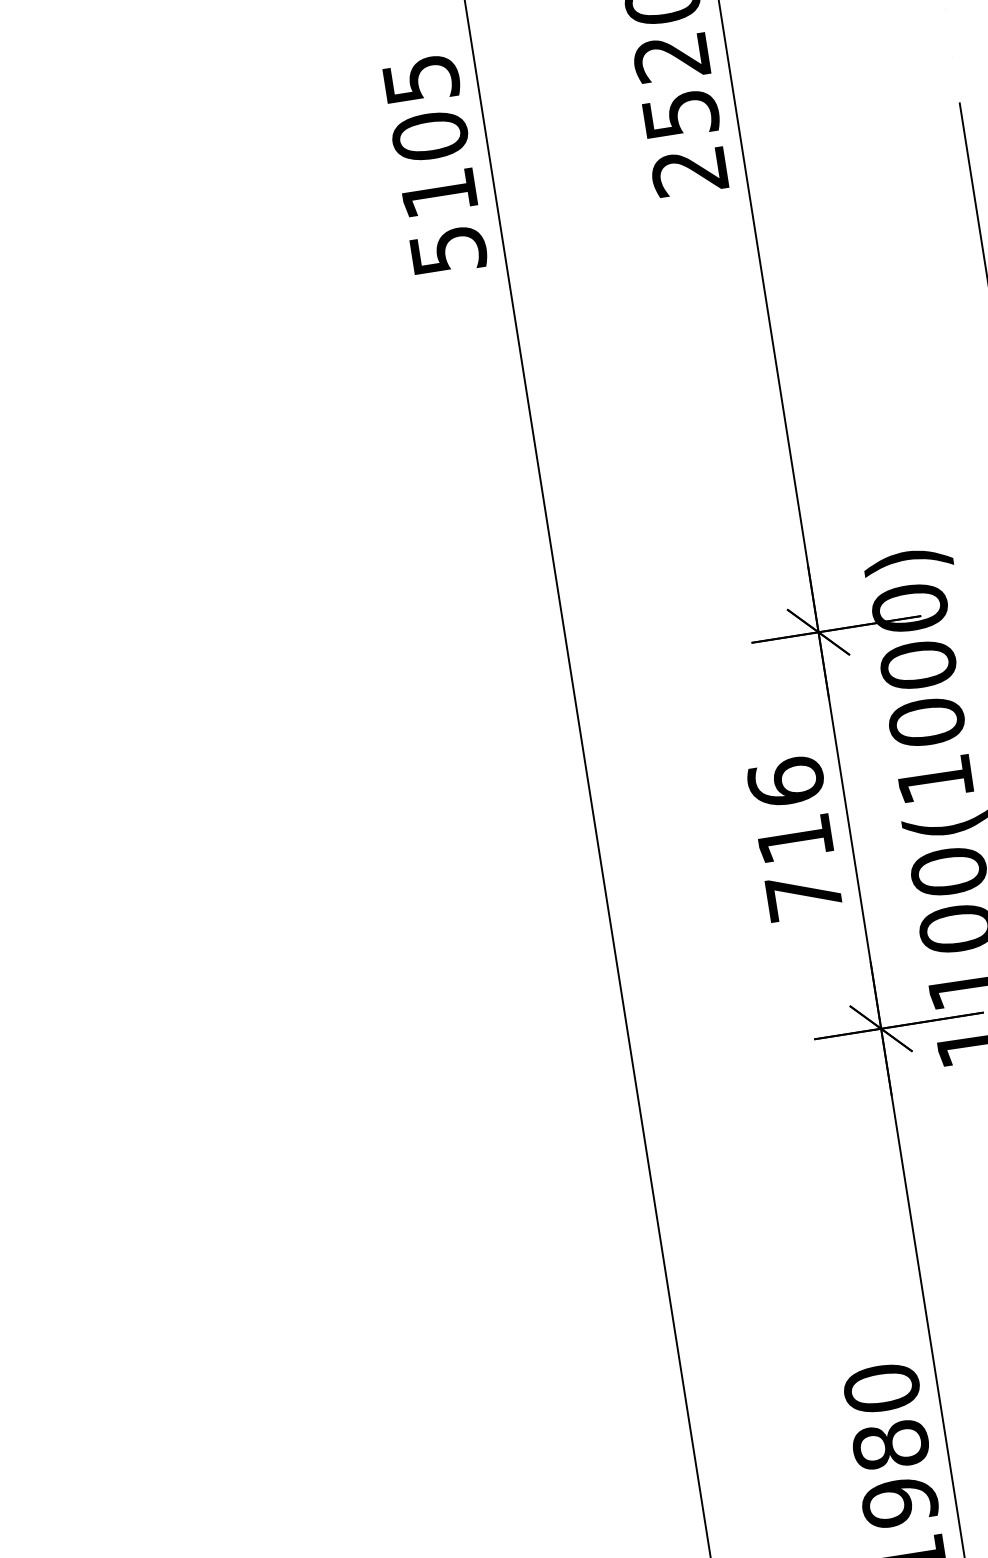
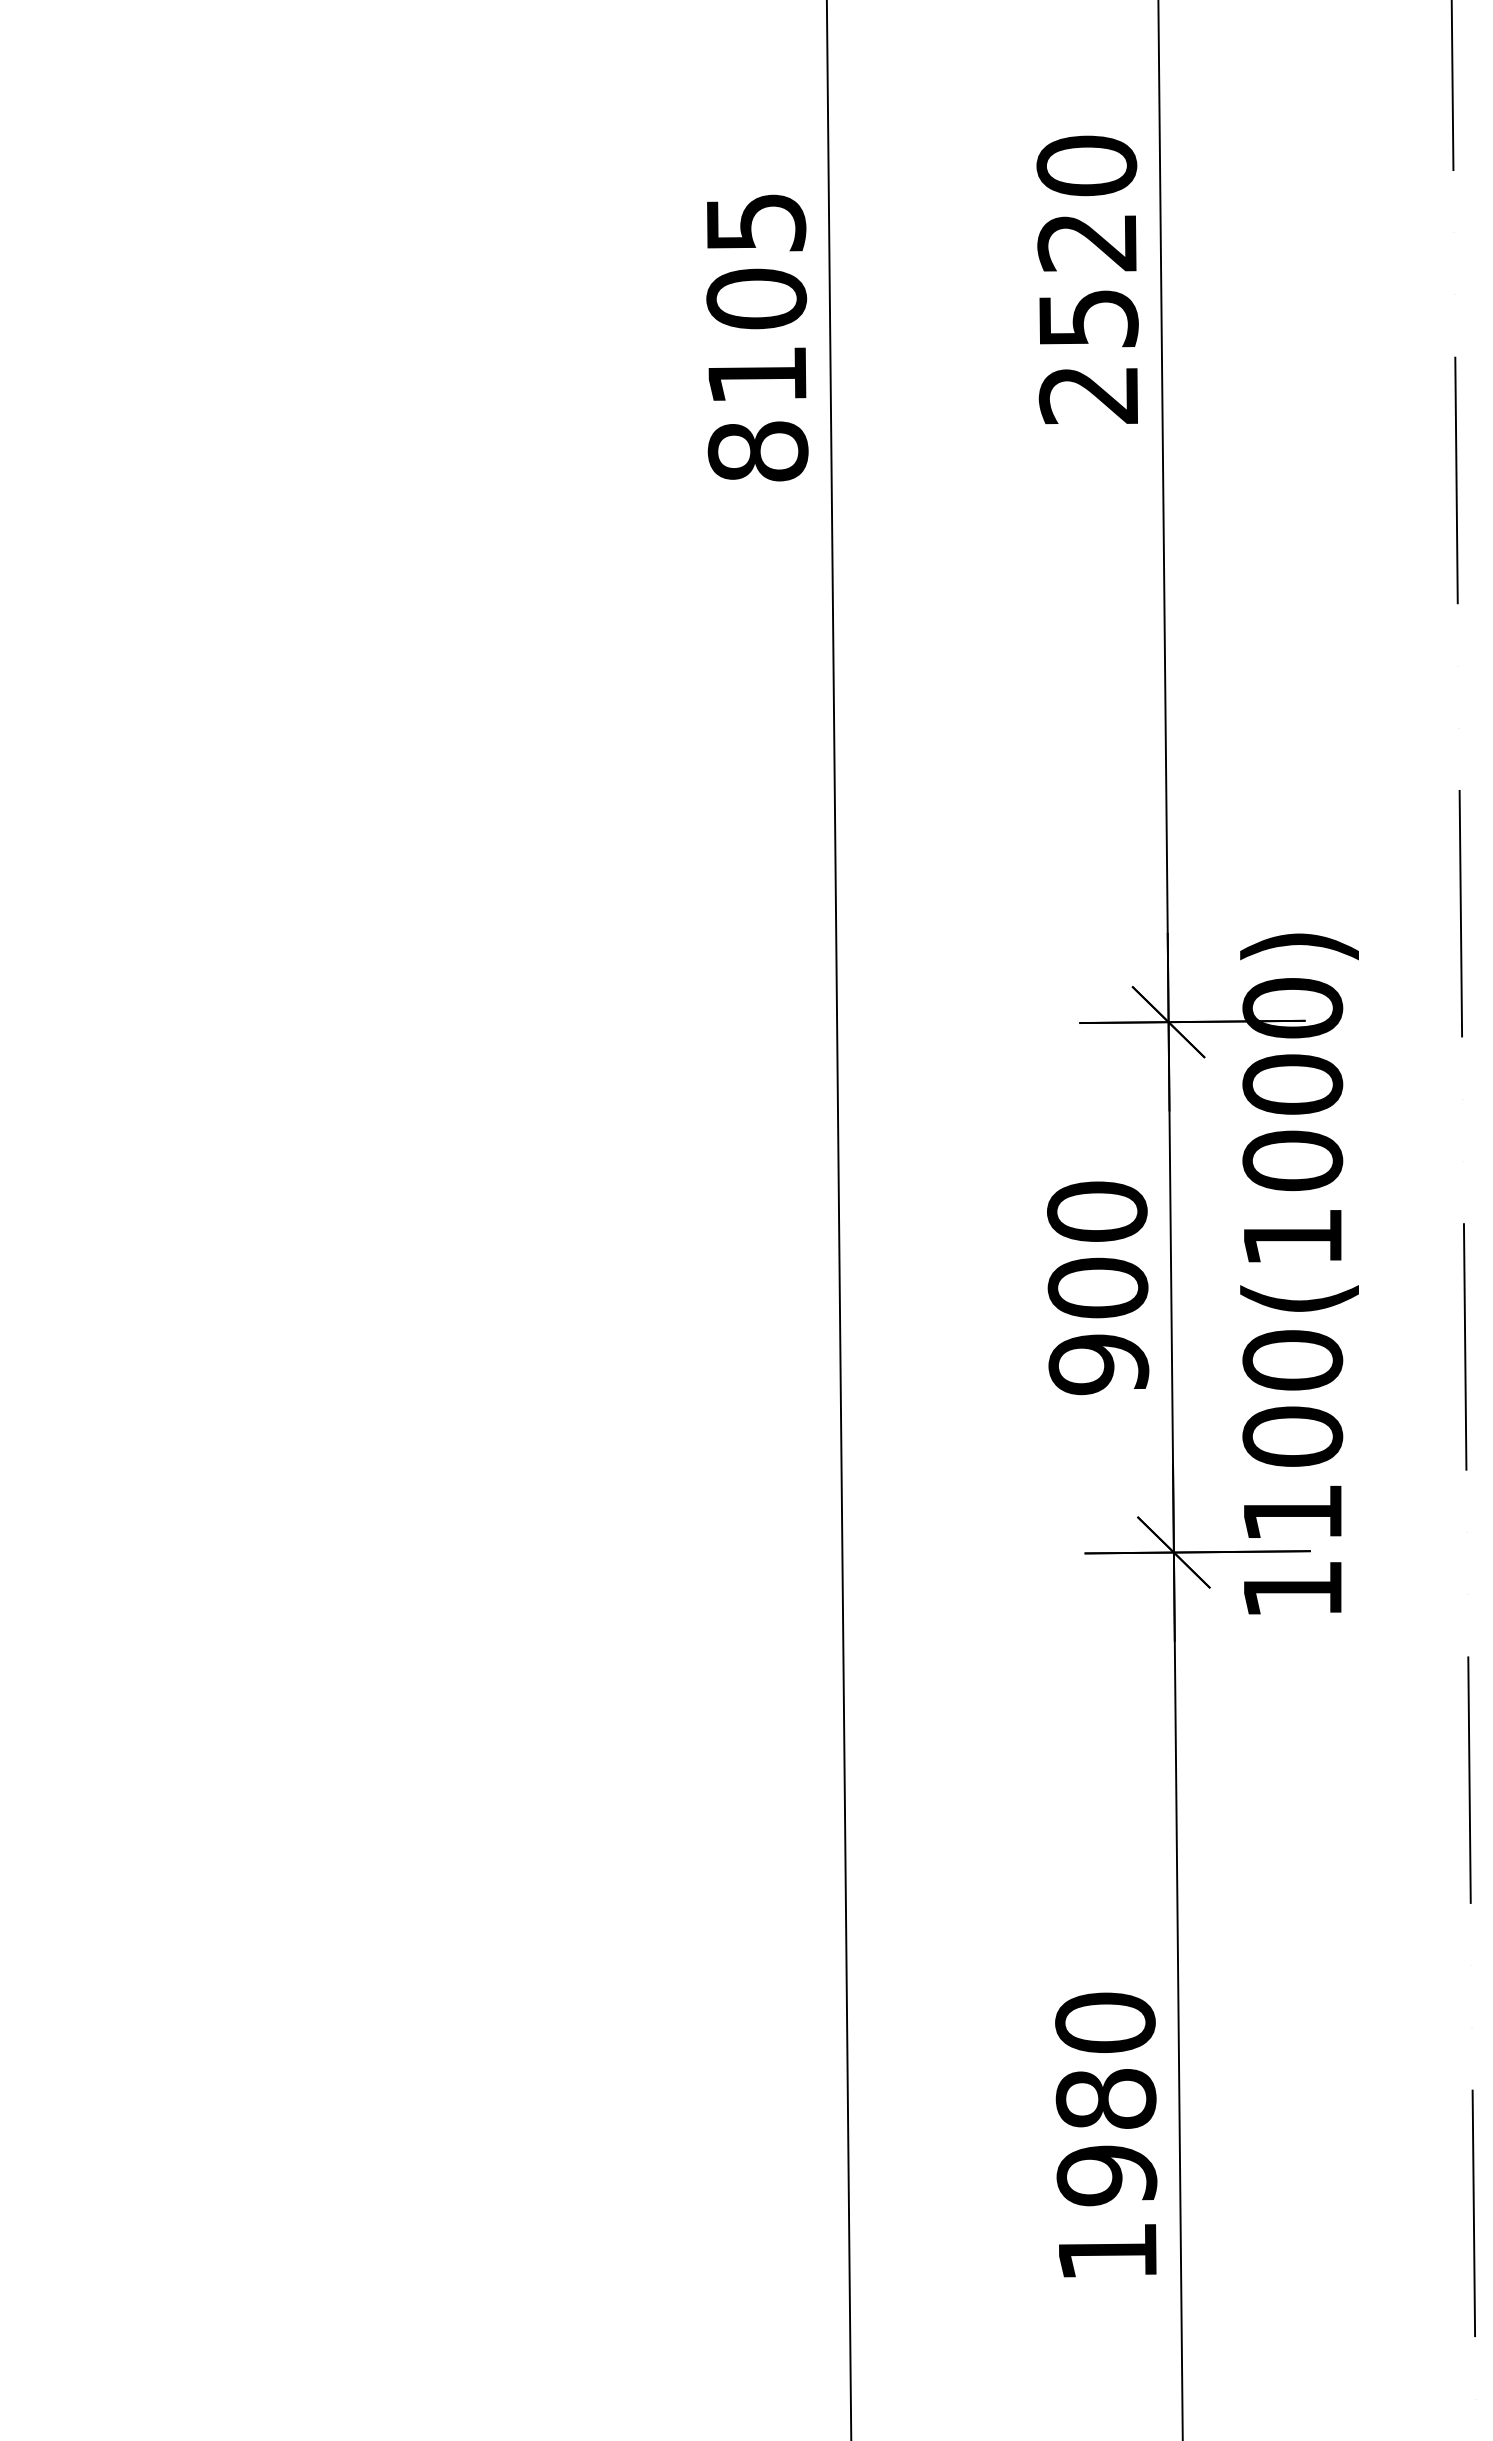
text: (447, 250) -> (757, 451), 5105 -> 8105
text: (794, 839) -> (1097, 1288), 716 -> 900

